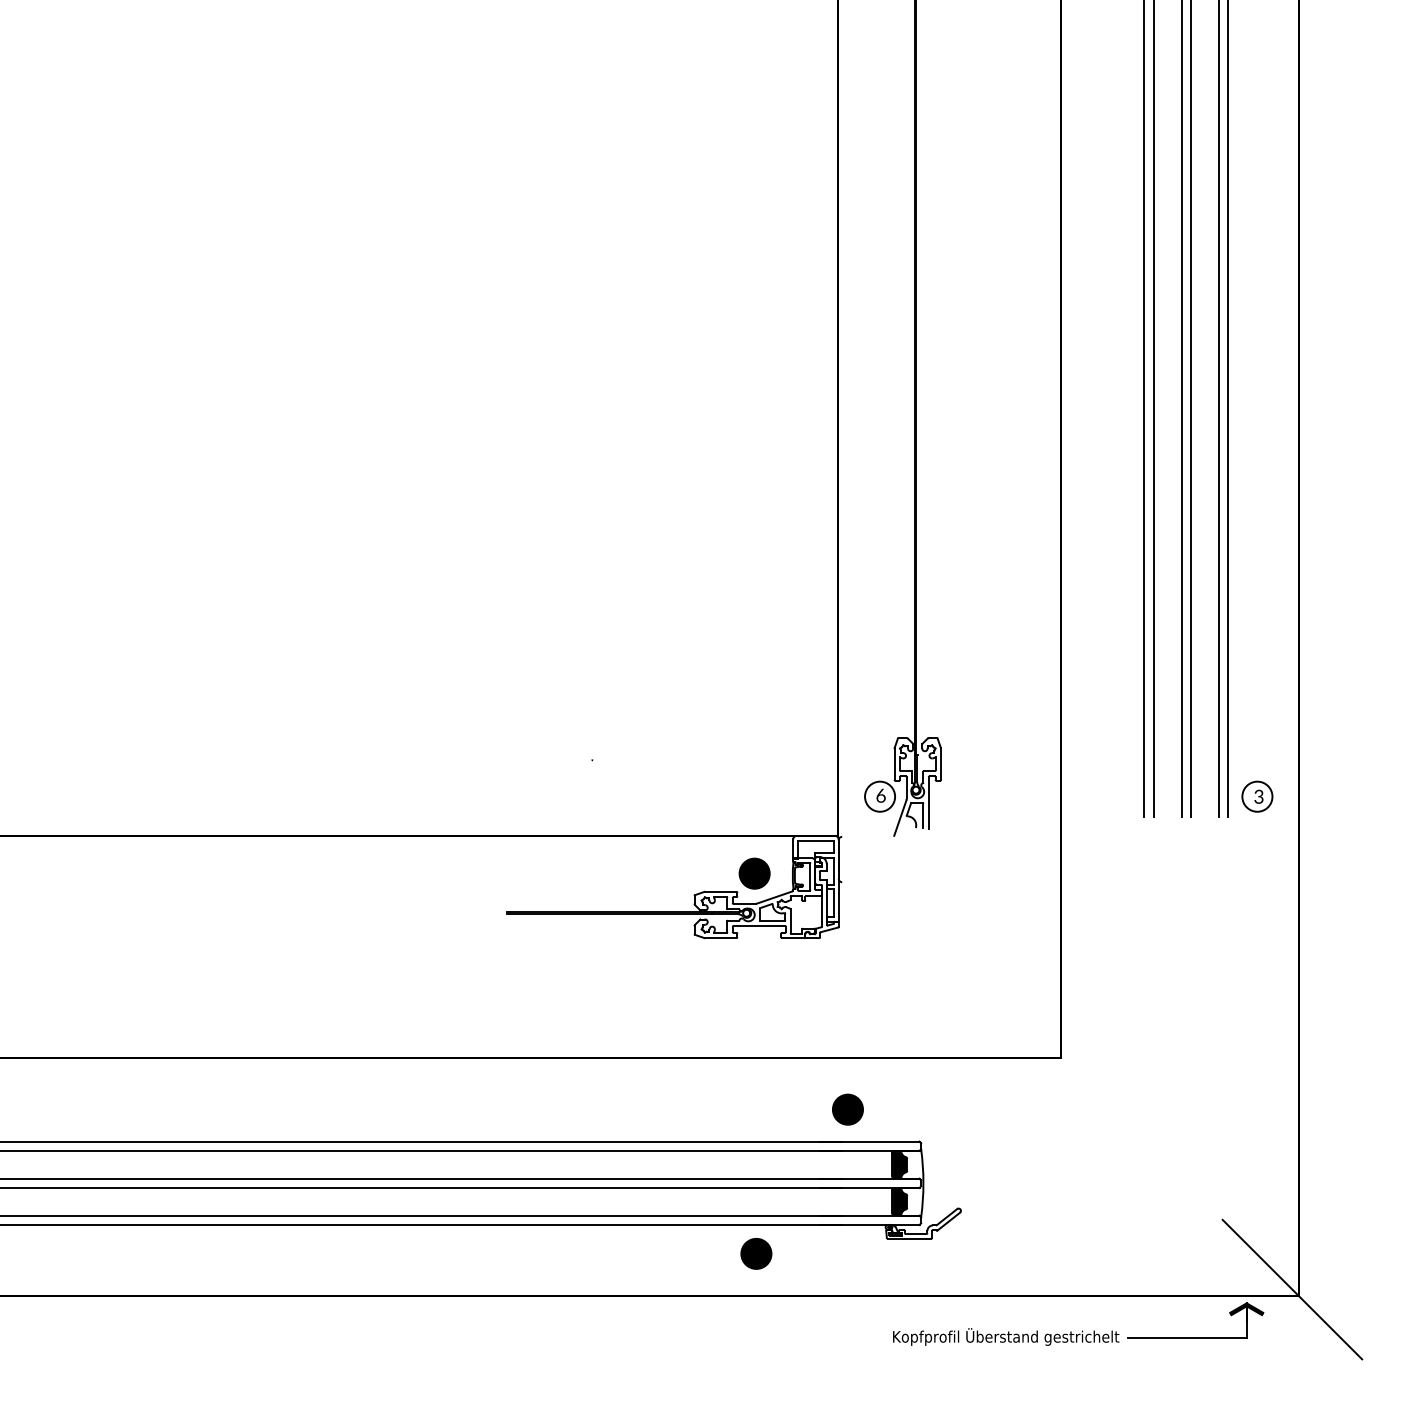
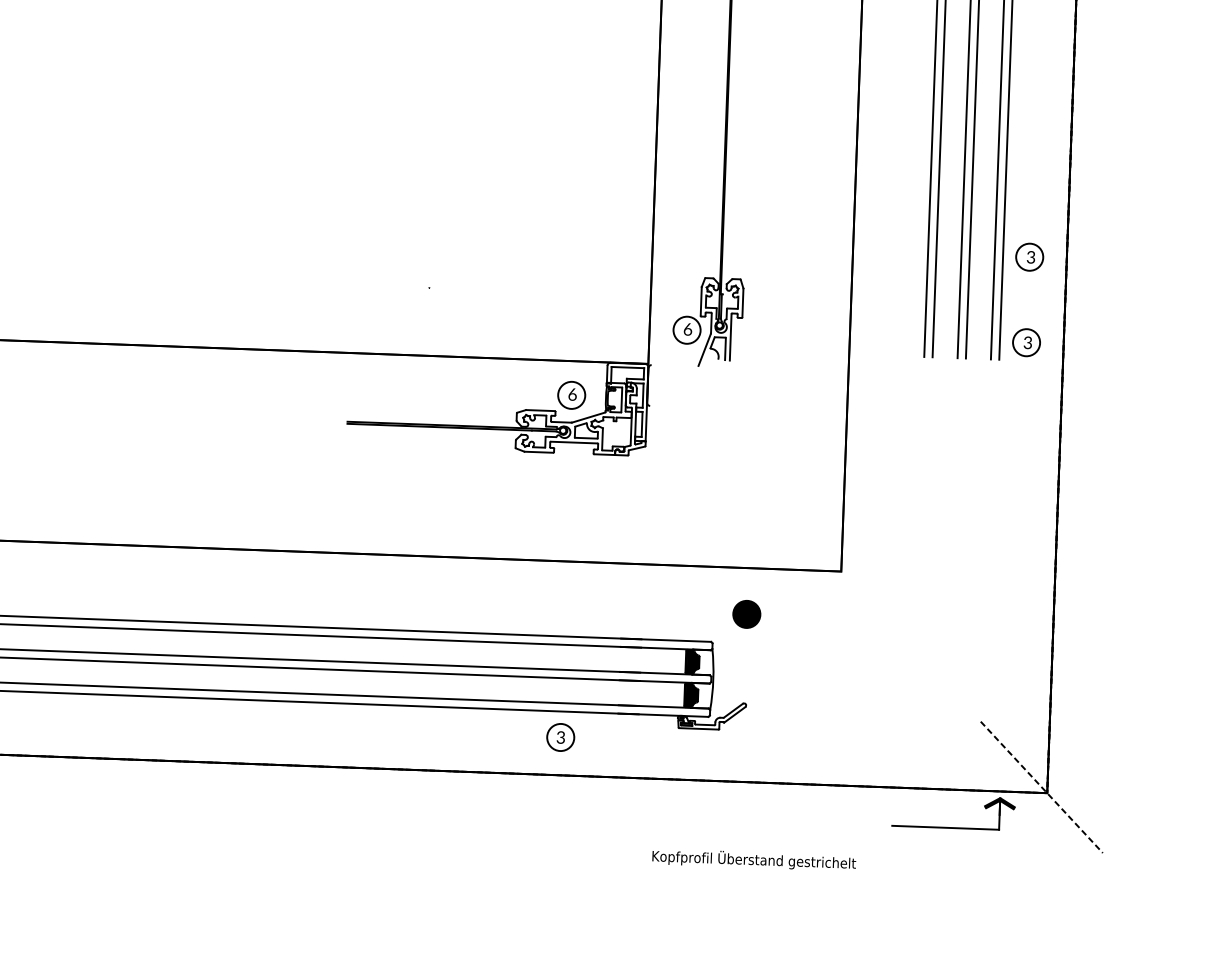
part: (1257, 701) -> (1029, 257), added
fill: (754, 873) -> (571, 395), removed
part: (847, 1109) -> (746, 614), moved
fill: (756, 1253) -> (560, 737), removed
line: (1292, 1289) -> (1041, 787), solid -> dashed
text: (1006, 1336) -> (754, 859), moved

